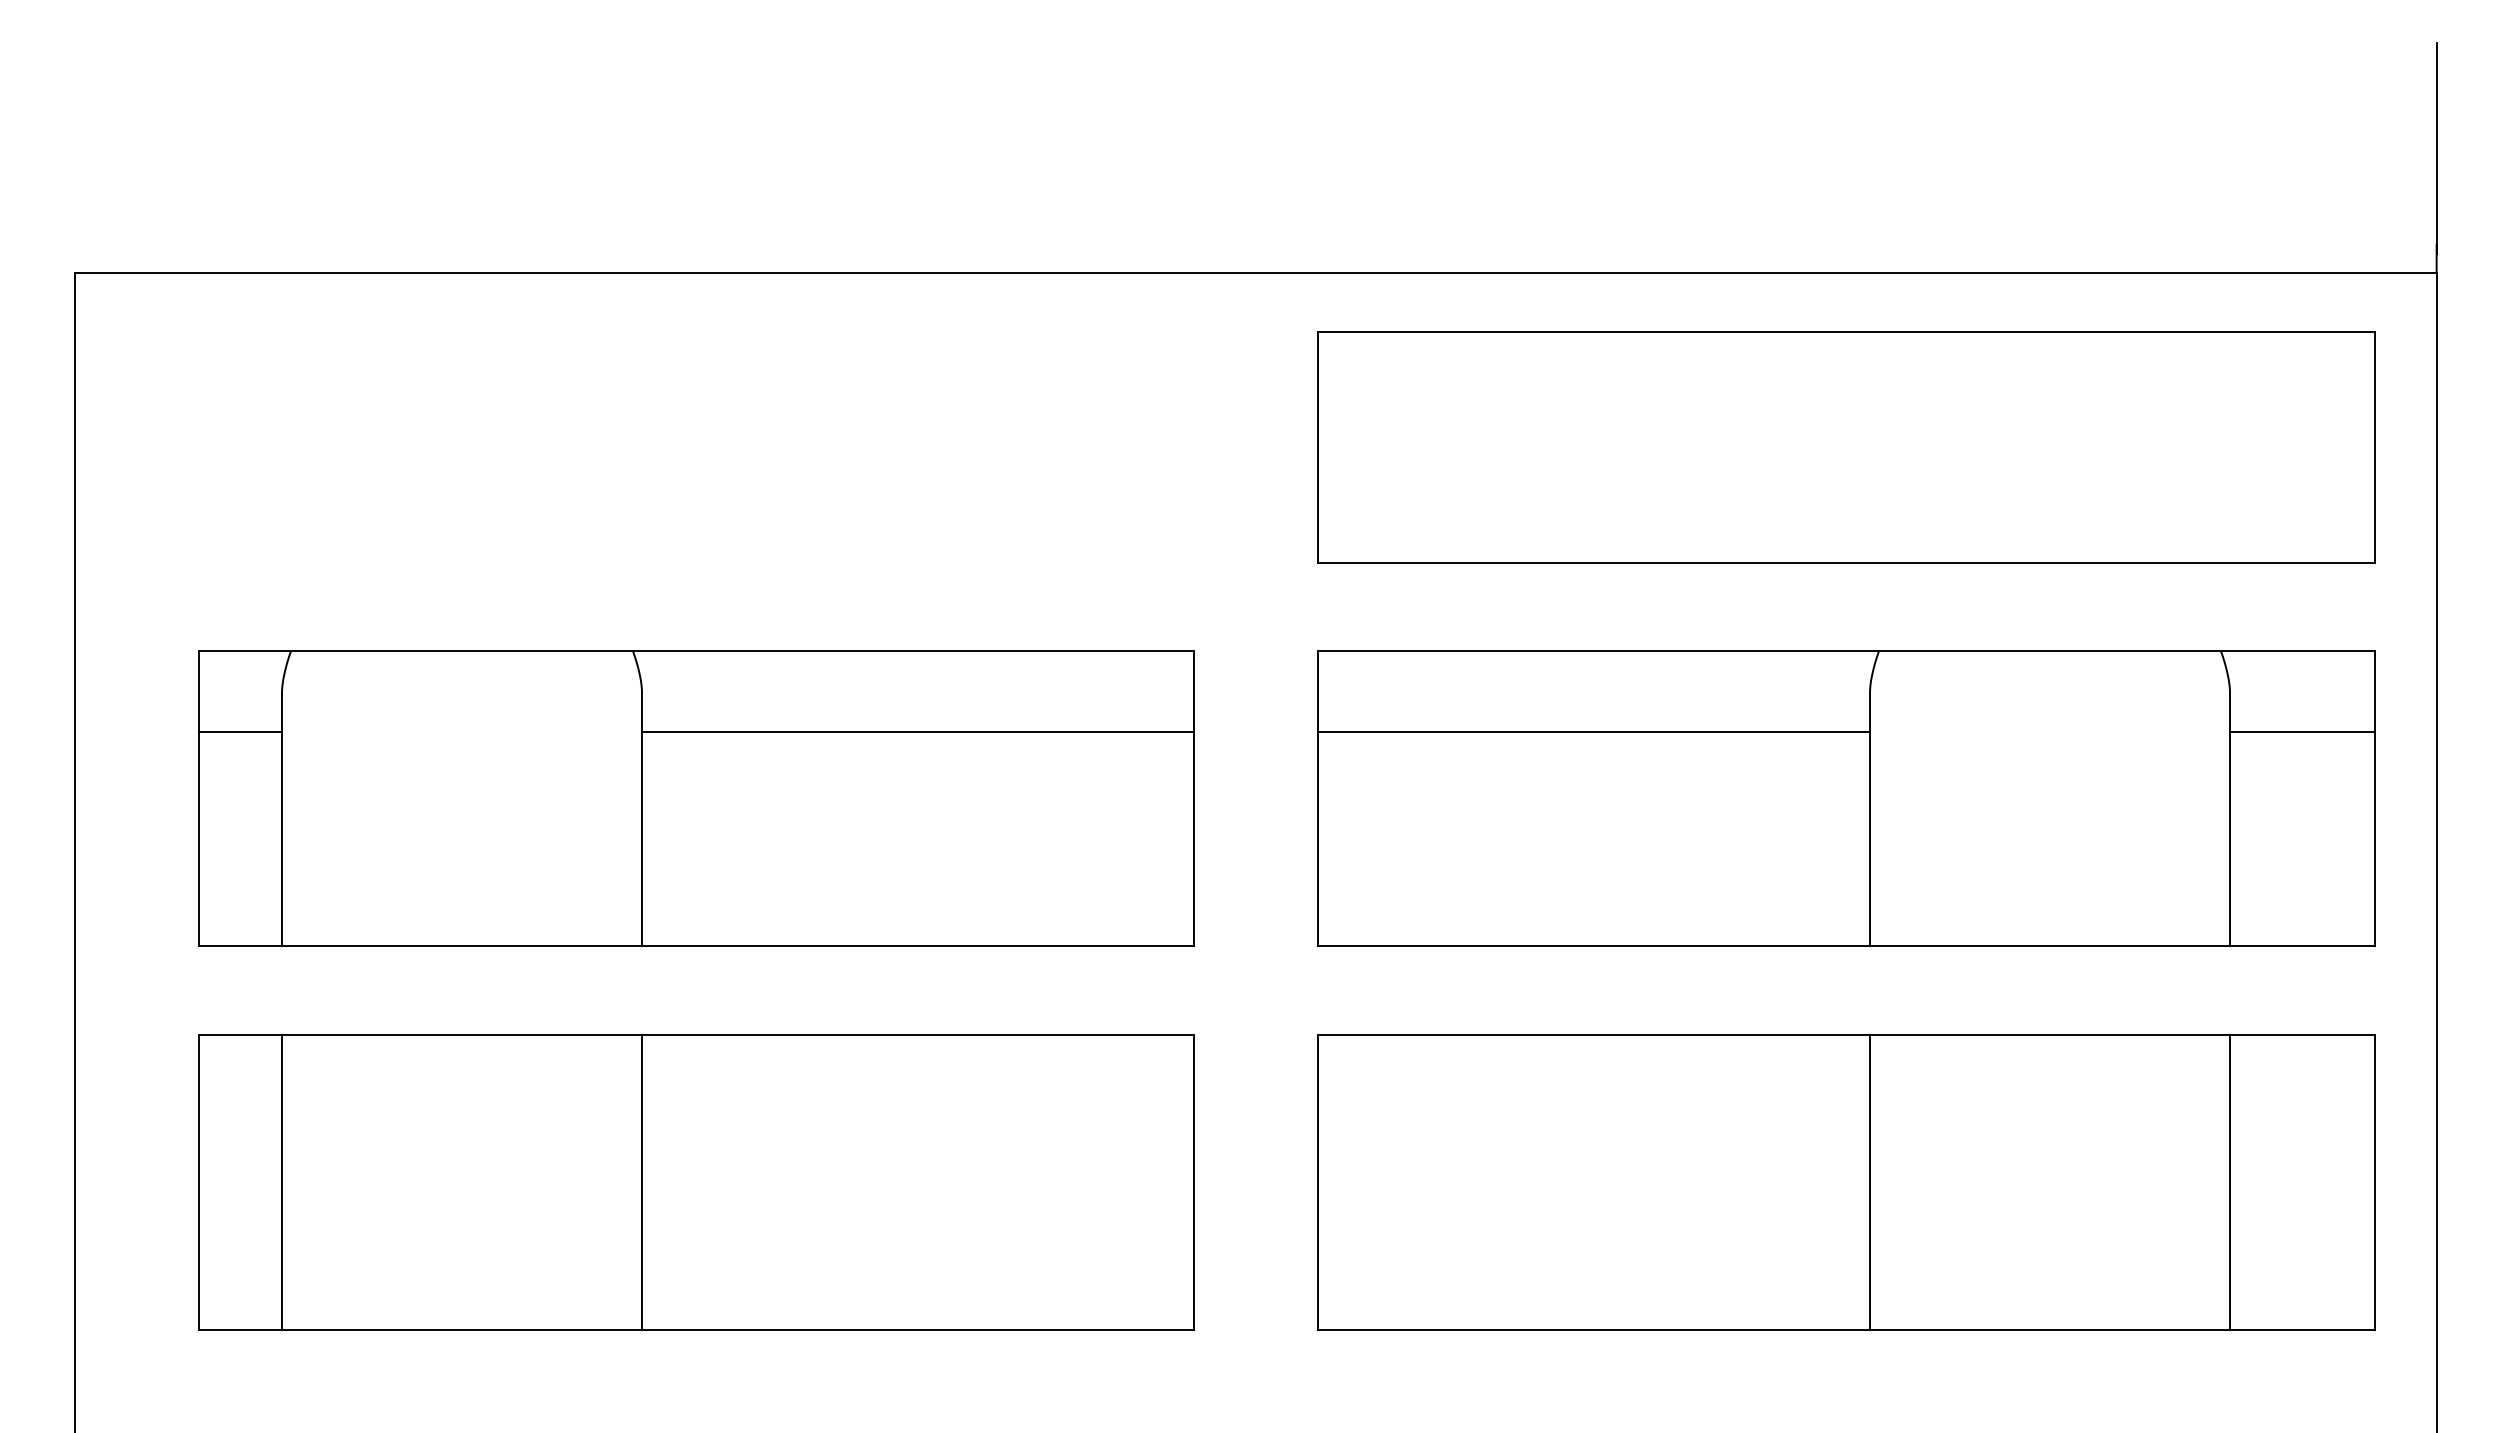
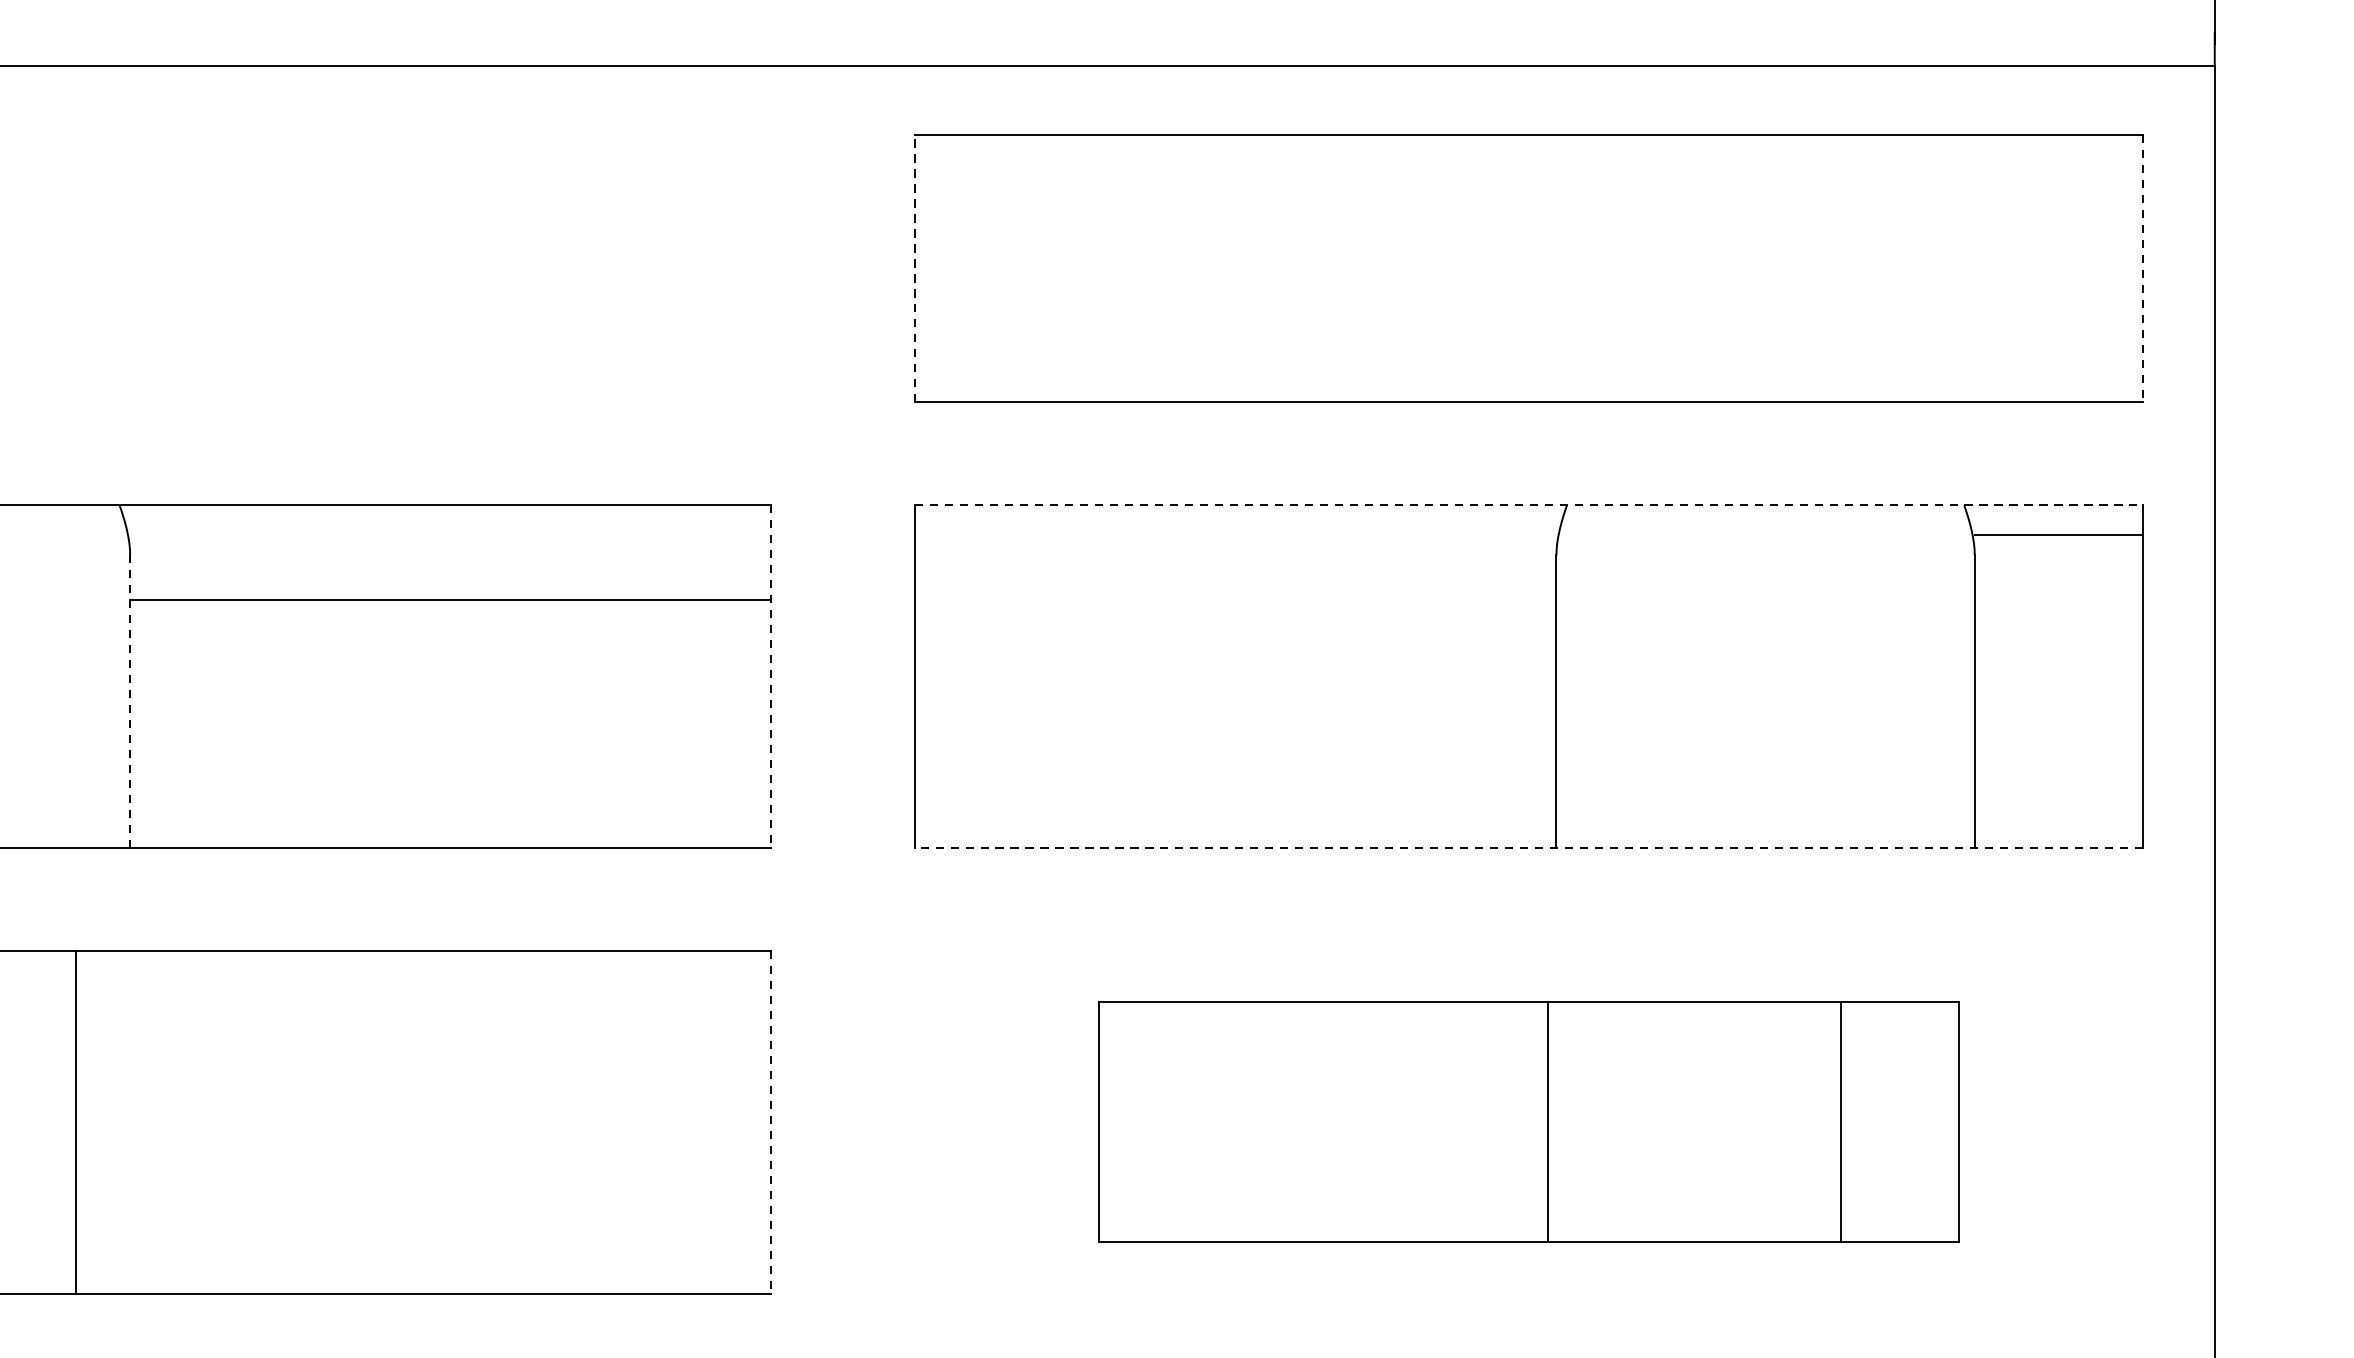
line: (1317, 446) -> (914, 267), solid -> dashed
line: (2374, 447) -> (2142, 268), solid -> dashed
line: (1846, 651) -> (1529, 505), solid -> dashed
line: (1593, 732) -> (1235, 599), removed
line: (2302, 732) -> (2058, 534), moved
line: (1194, 798) -> (771, 676), solid -> dashed
line: (642, 820) -> (130, 702), solid -> dashed
line: (1845, 946) -> (1528, 848), solid -> dashed
line: (642, 1182) -> (76, 1122), moved
line: (1194, 1182) -> (771, 1122), solid -> dashed
part: (1846, 1182) -> (1529, 1122), size x0.7

